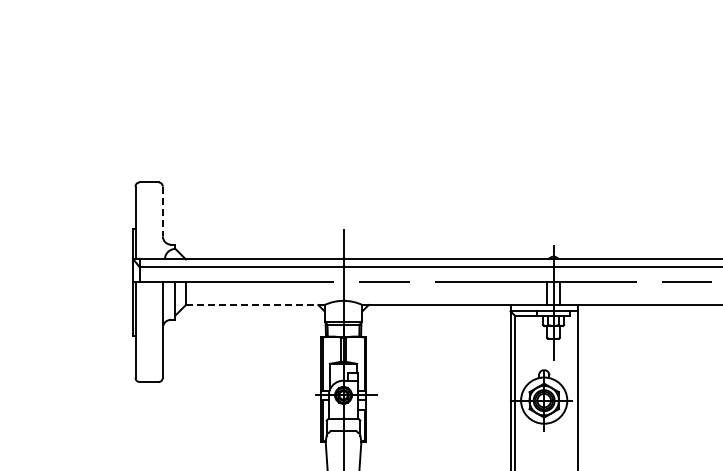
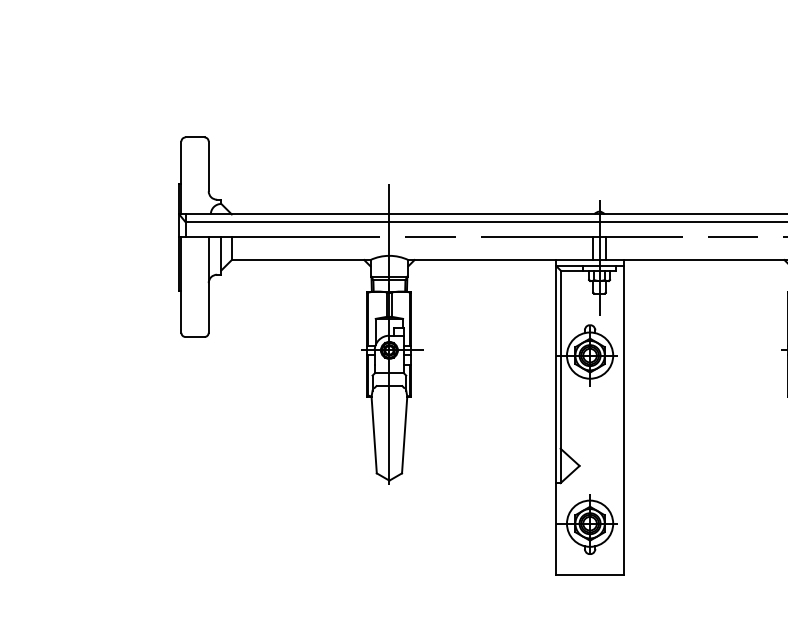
line: (162, 211) -> (208, 166), dashed -> solid
line: (254, 305) -> (300, 260), dashed -> solid

